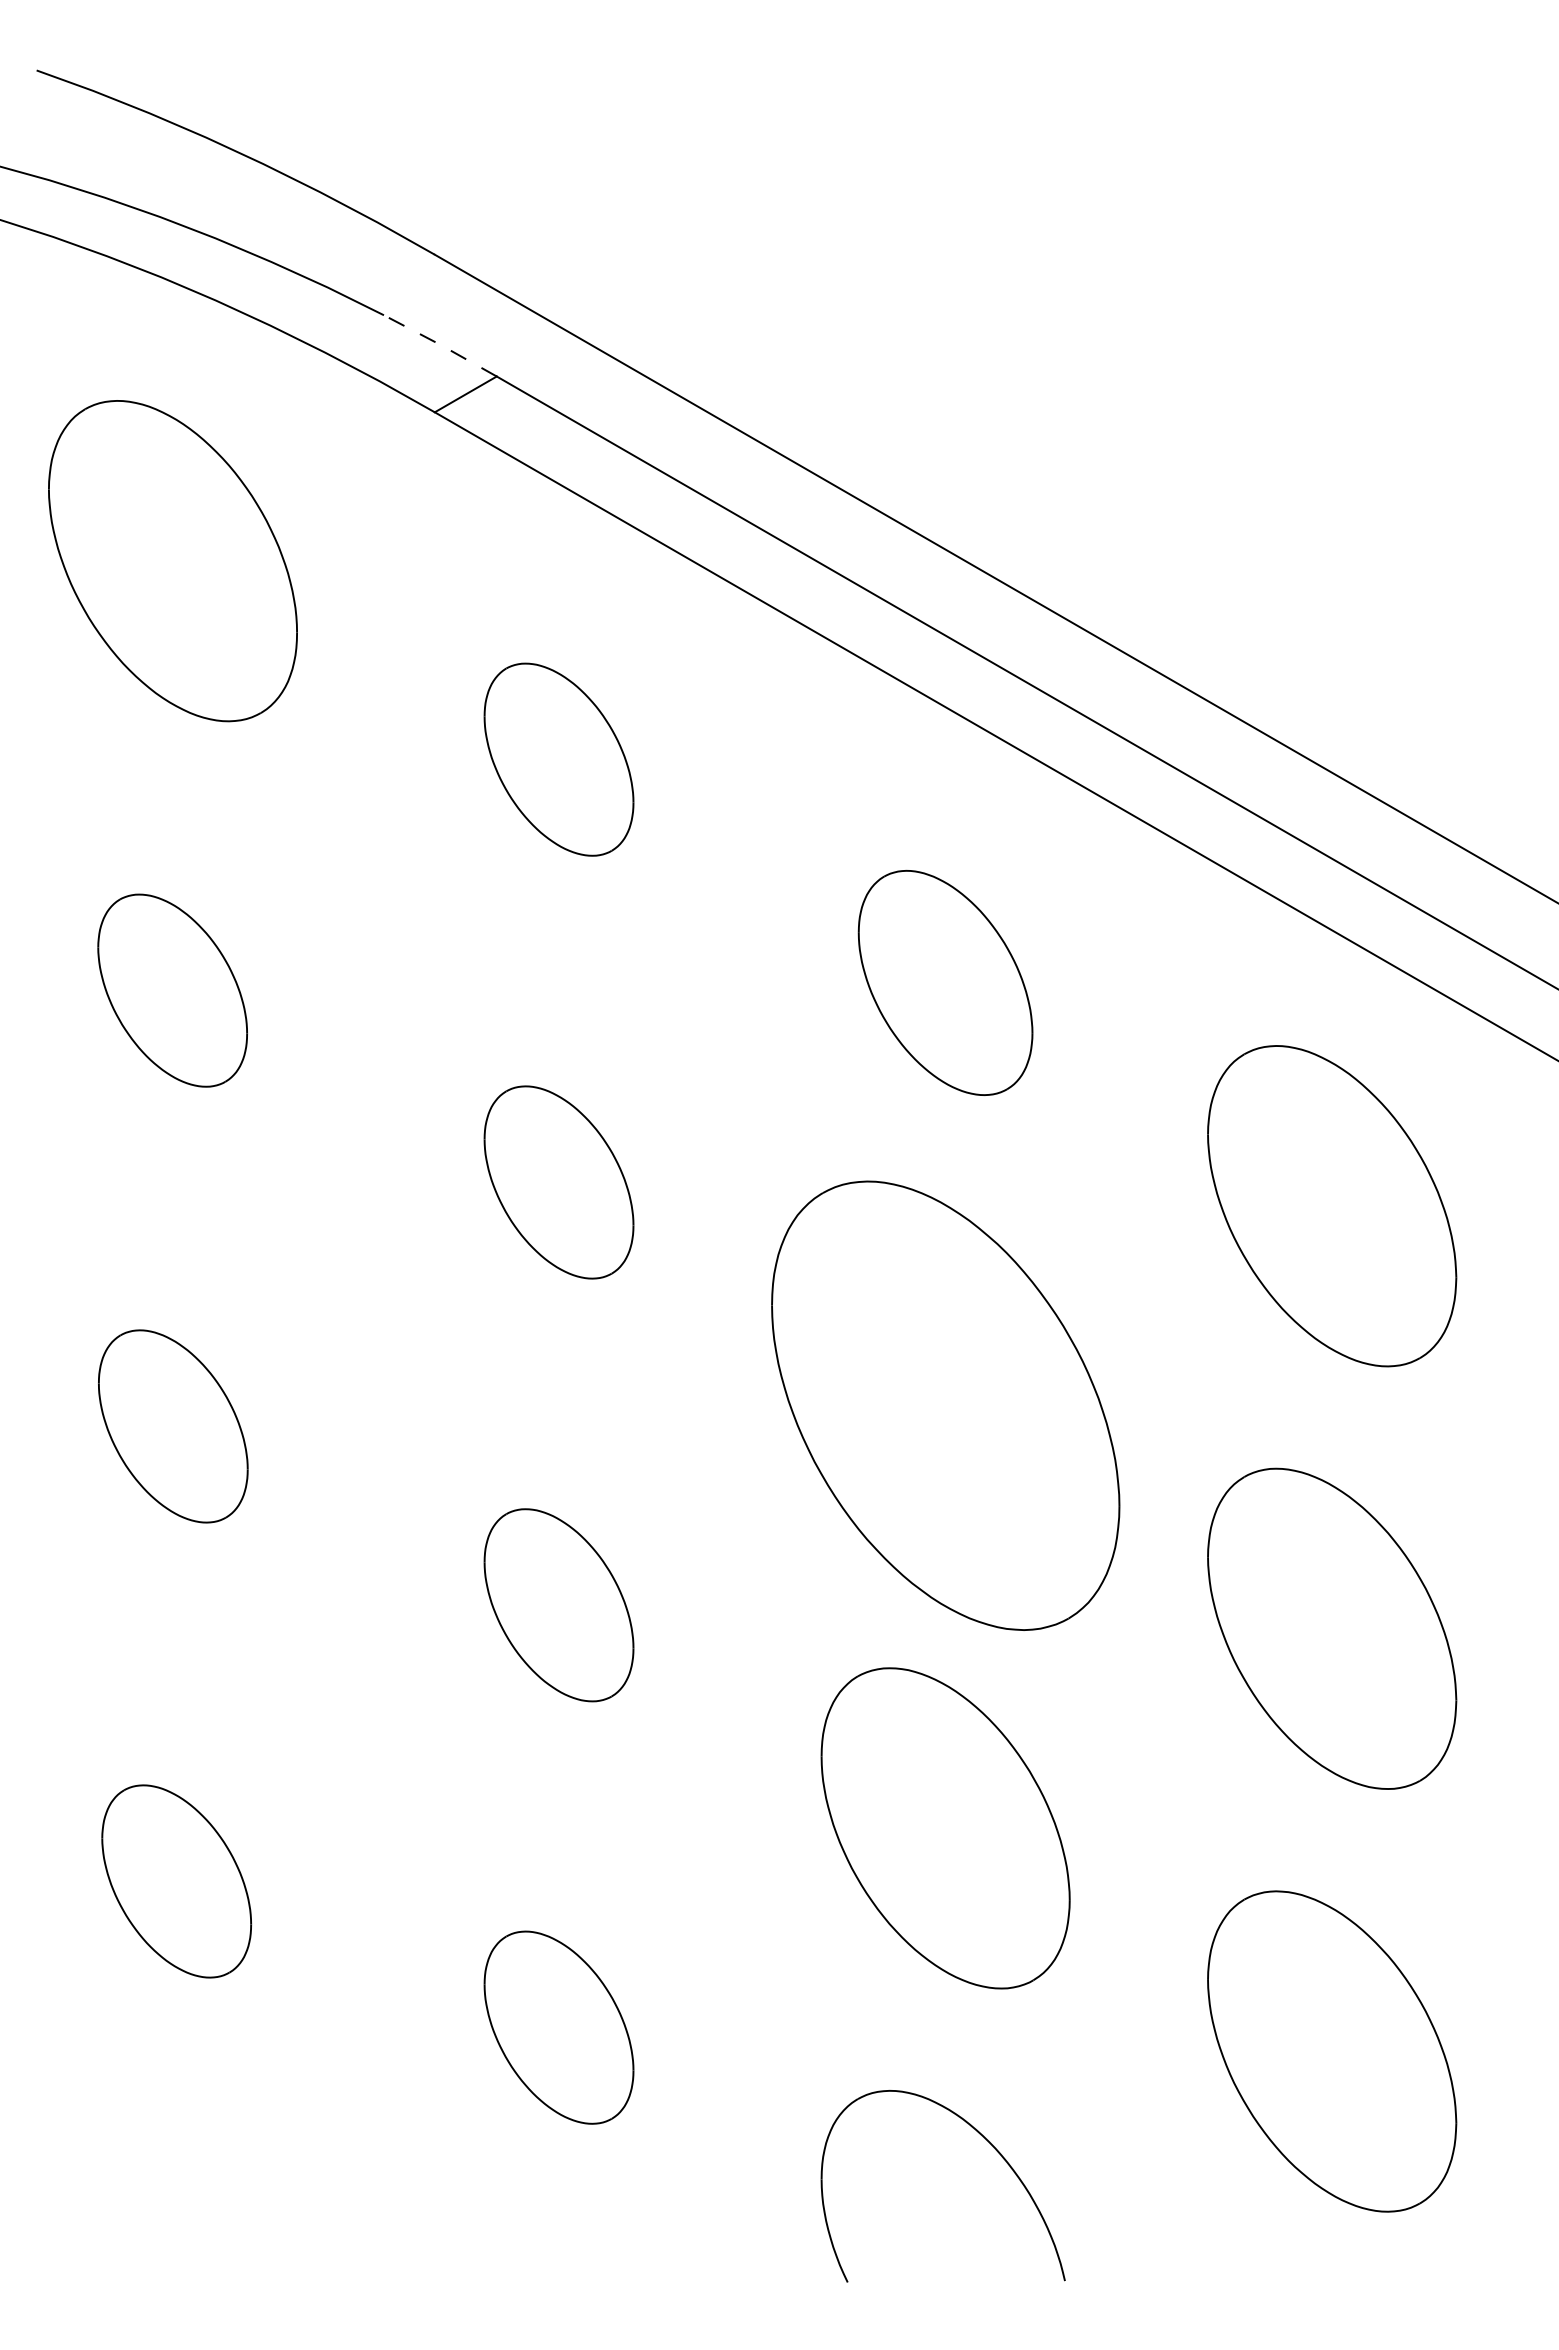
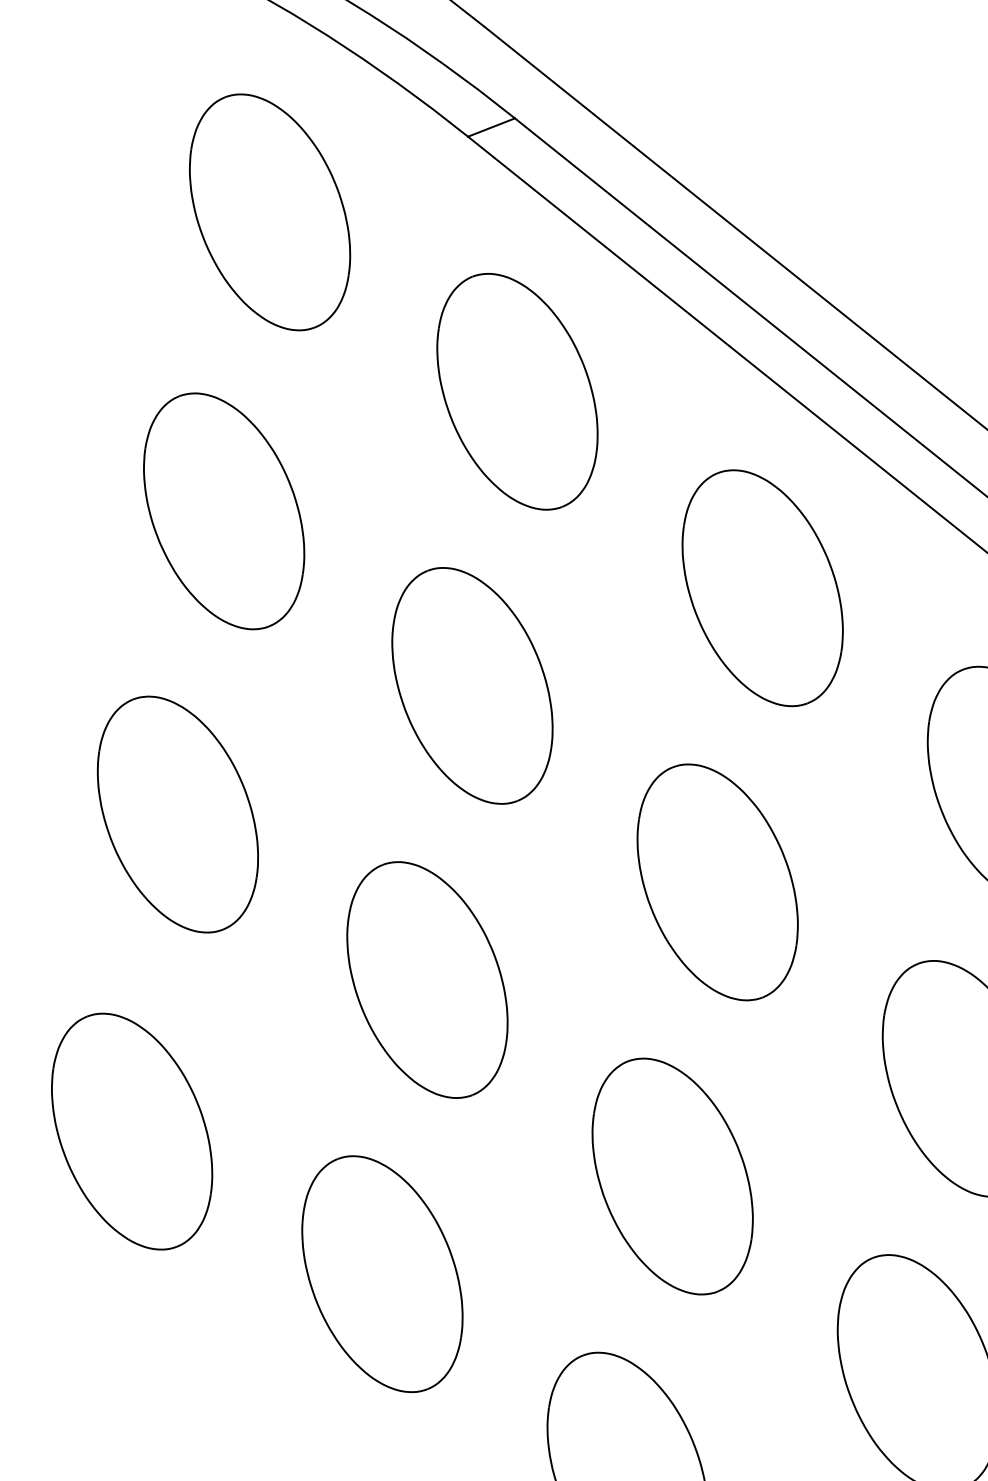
line: (440, 344) -> (479, 90), dashed -> solid
part: (558, 759) -> (517, 391), size x1.67
part: (945, 982) -> (762, 587), size x1.43
part: (172, 990) -> (223, 511), size x1.67
part: (558, 1182) -> (472, 685), size x1.67
part: (945, 1405) -> (717, 882), size x0.71
part: (173, 1426) -> (178, 814), size x1.67
part: (558, 1605) -> (427, 980), size x1.67
part: (176, 1881) -> (131, 1131), size x1.67
part: (558, 2027) -> (382, 1273), size x1.67

